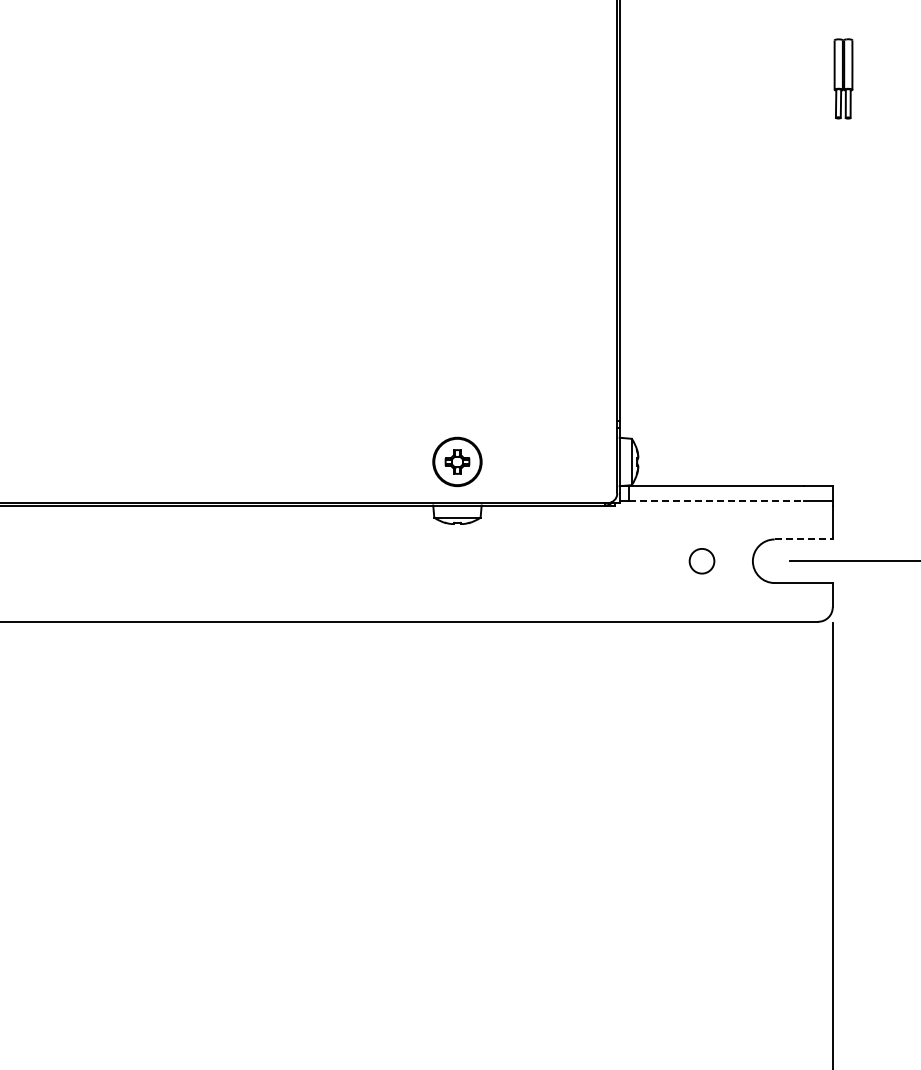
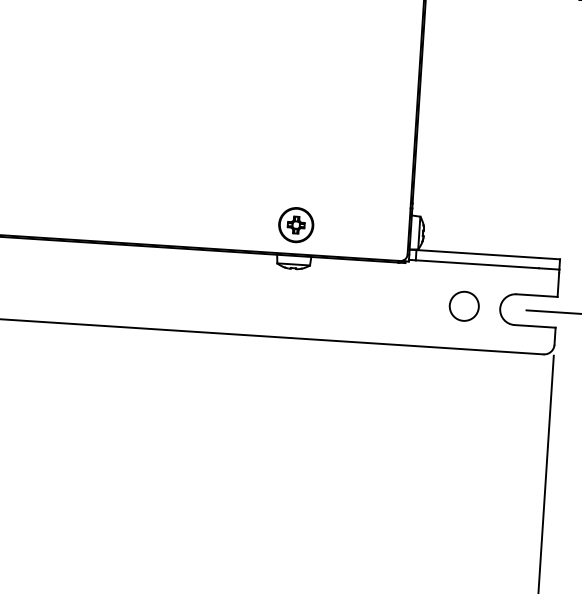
line: (717, 500) -> (478, 264), dashed -> solid
line: (804, 539) -> (537, 295), dashed -> solid
circle: (701, 560) -> (463, 305), size x1.67

